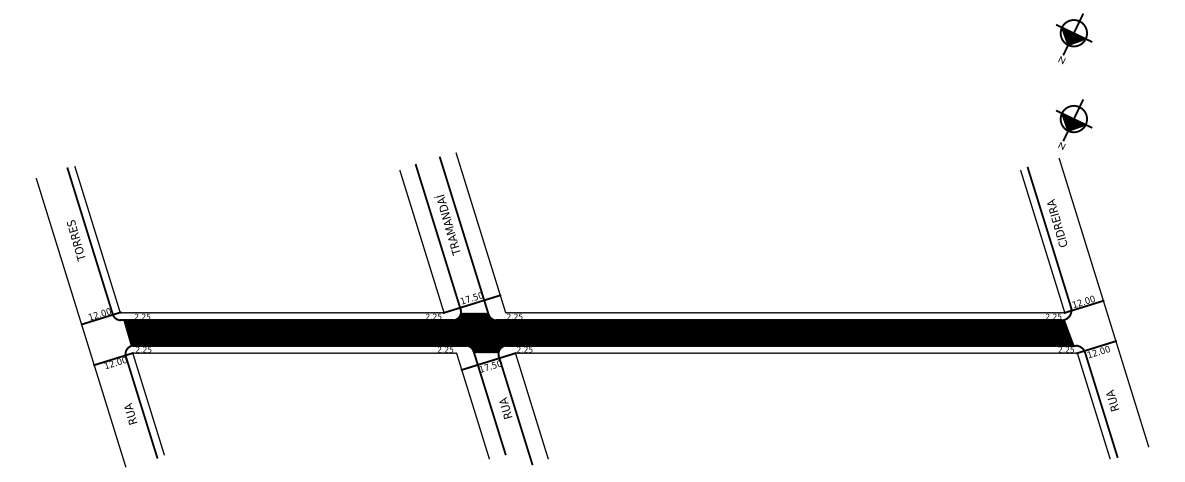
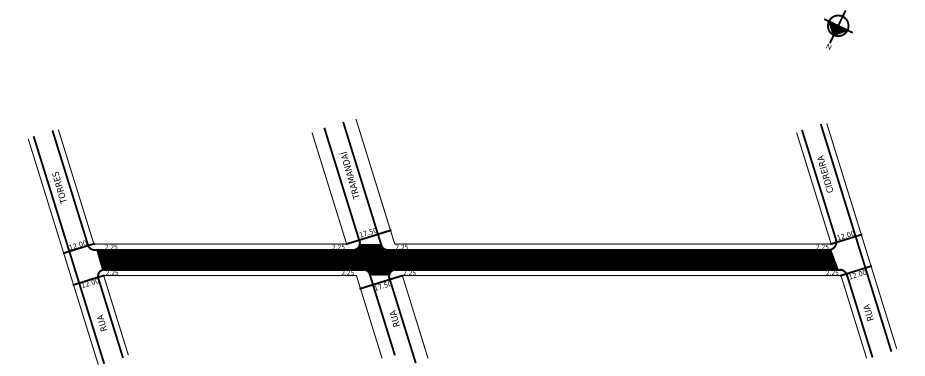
part: (1074, 123) -> (838, 96), removed
line: (1097, 304) -> (856, 237), added
line: (87, 319) -> (68, 249), added

